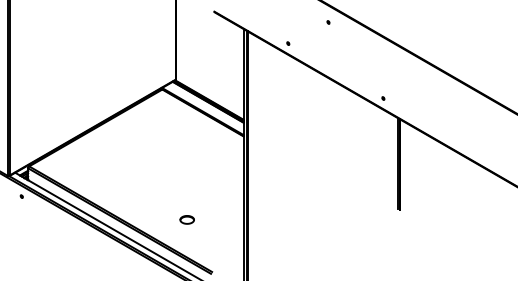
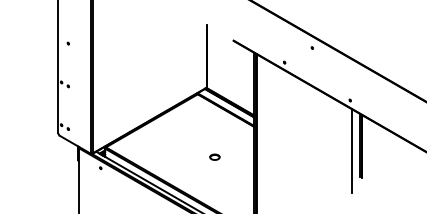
line: (386, 172) -> (352, 151), added
part: (186, 218) -> (214, 156), moved

